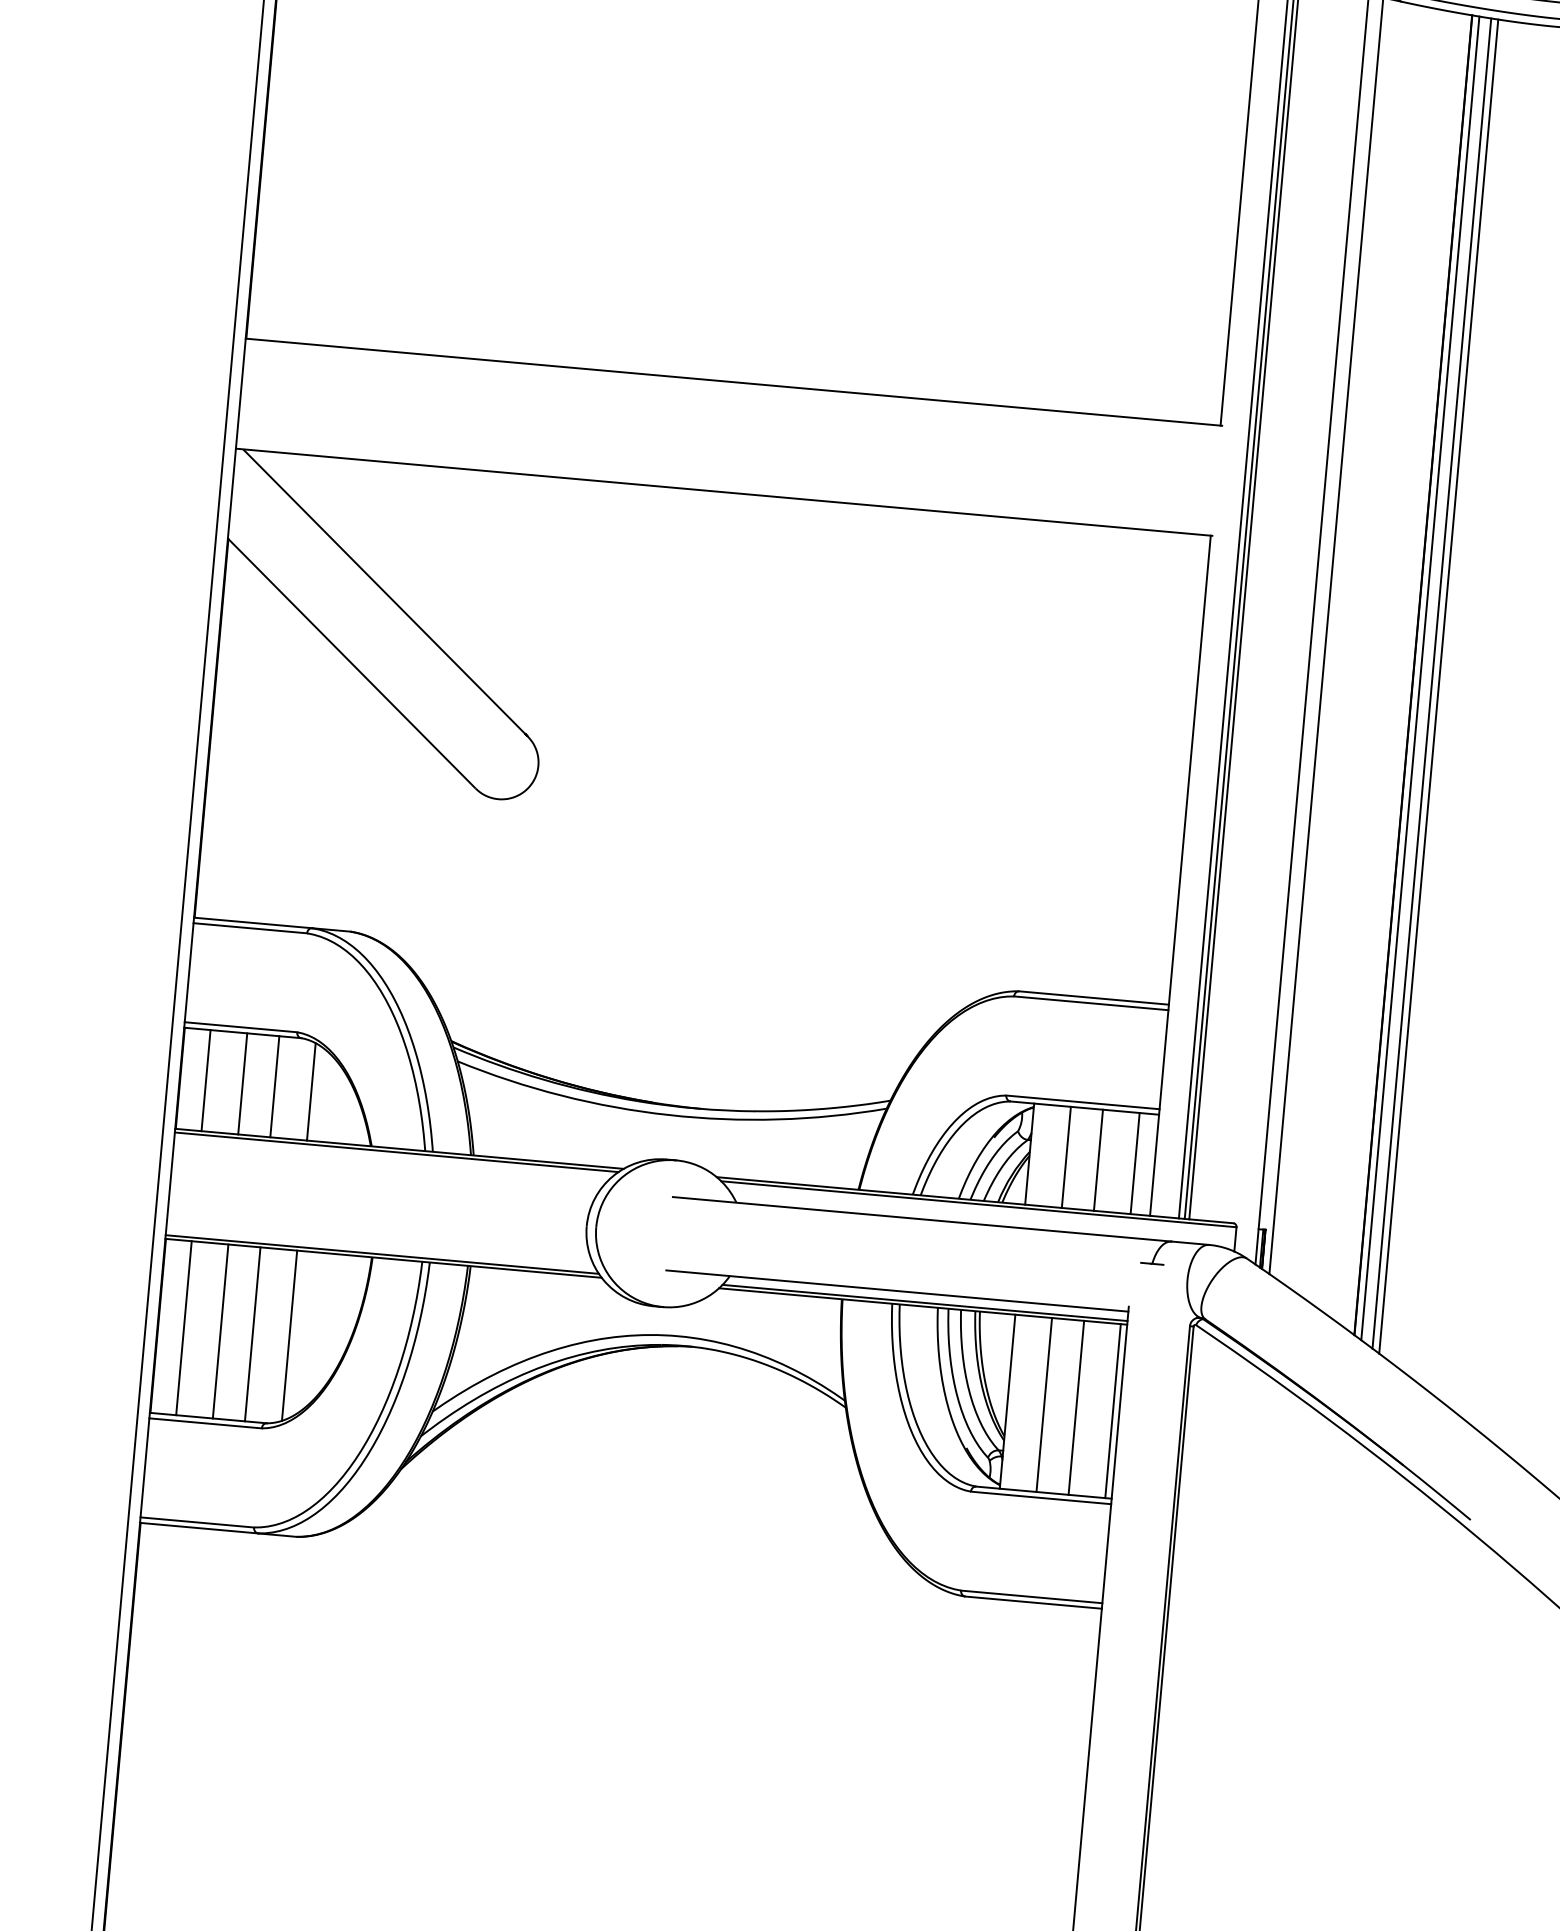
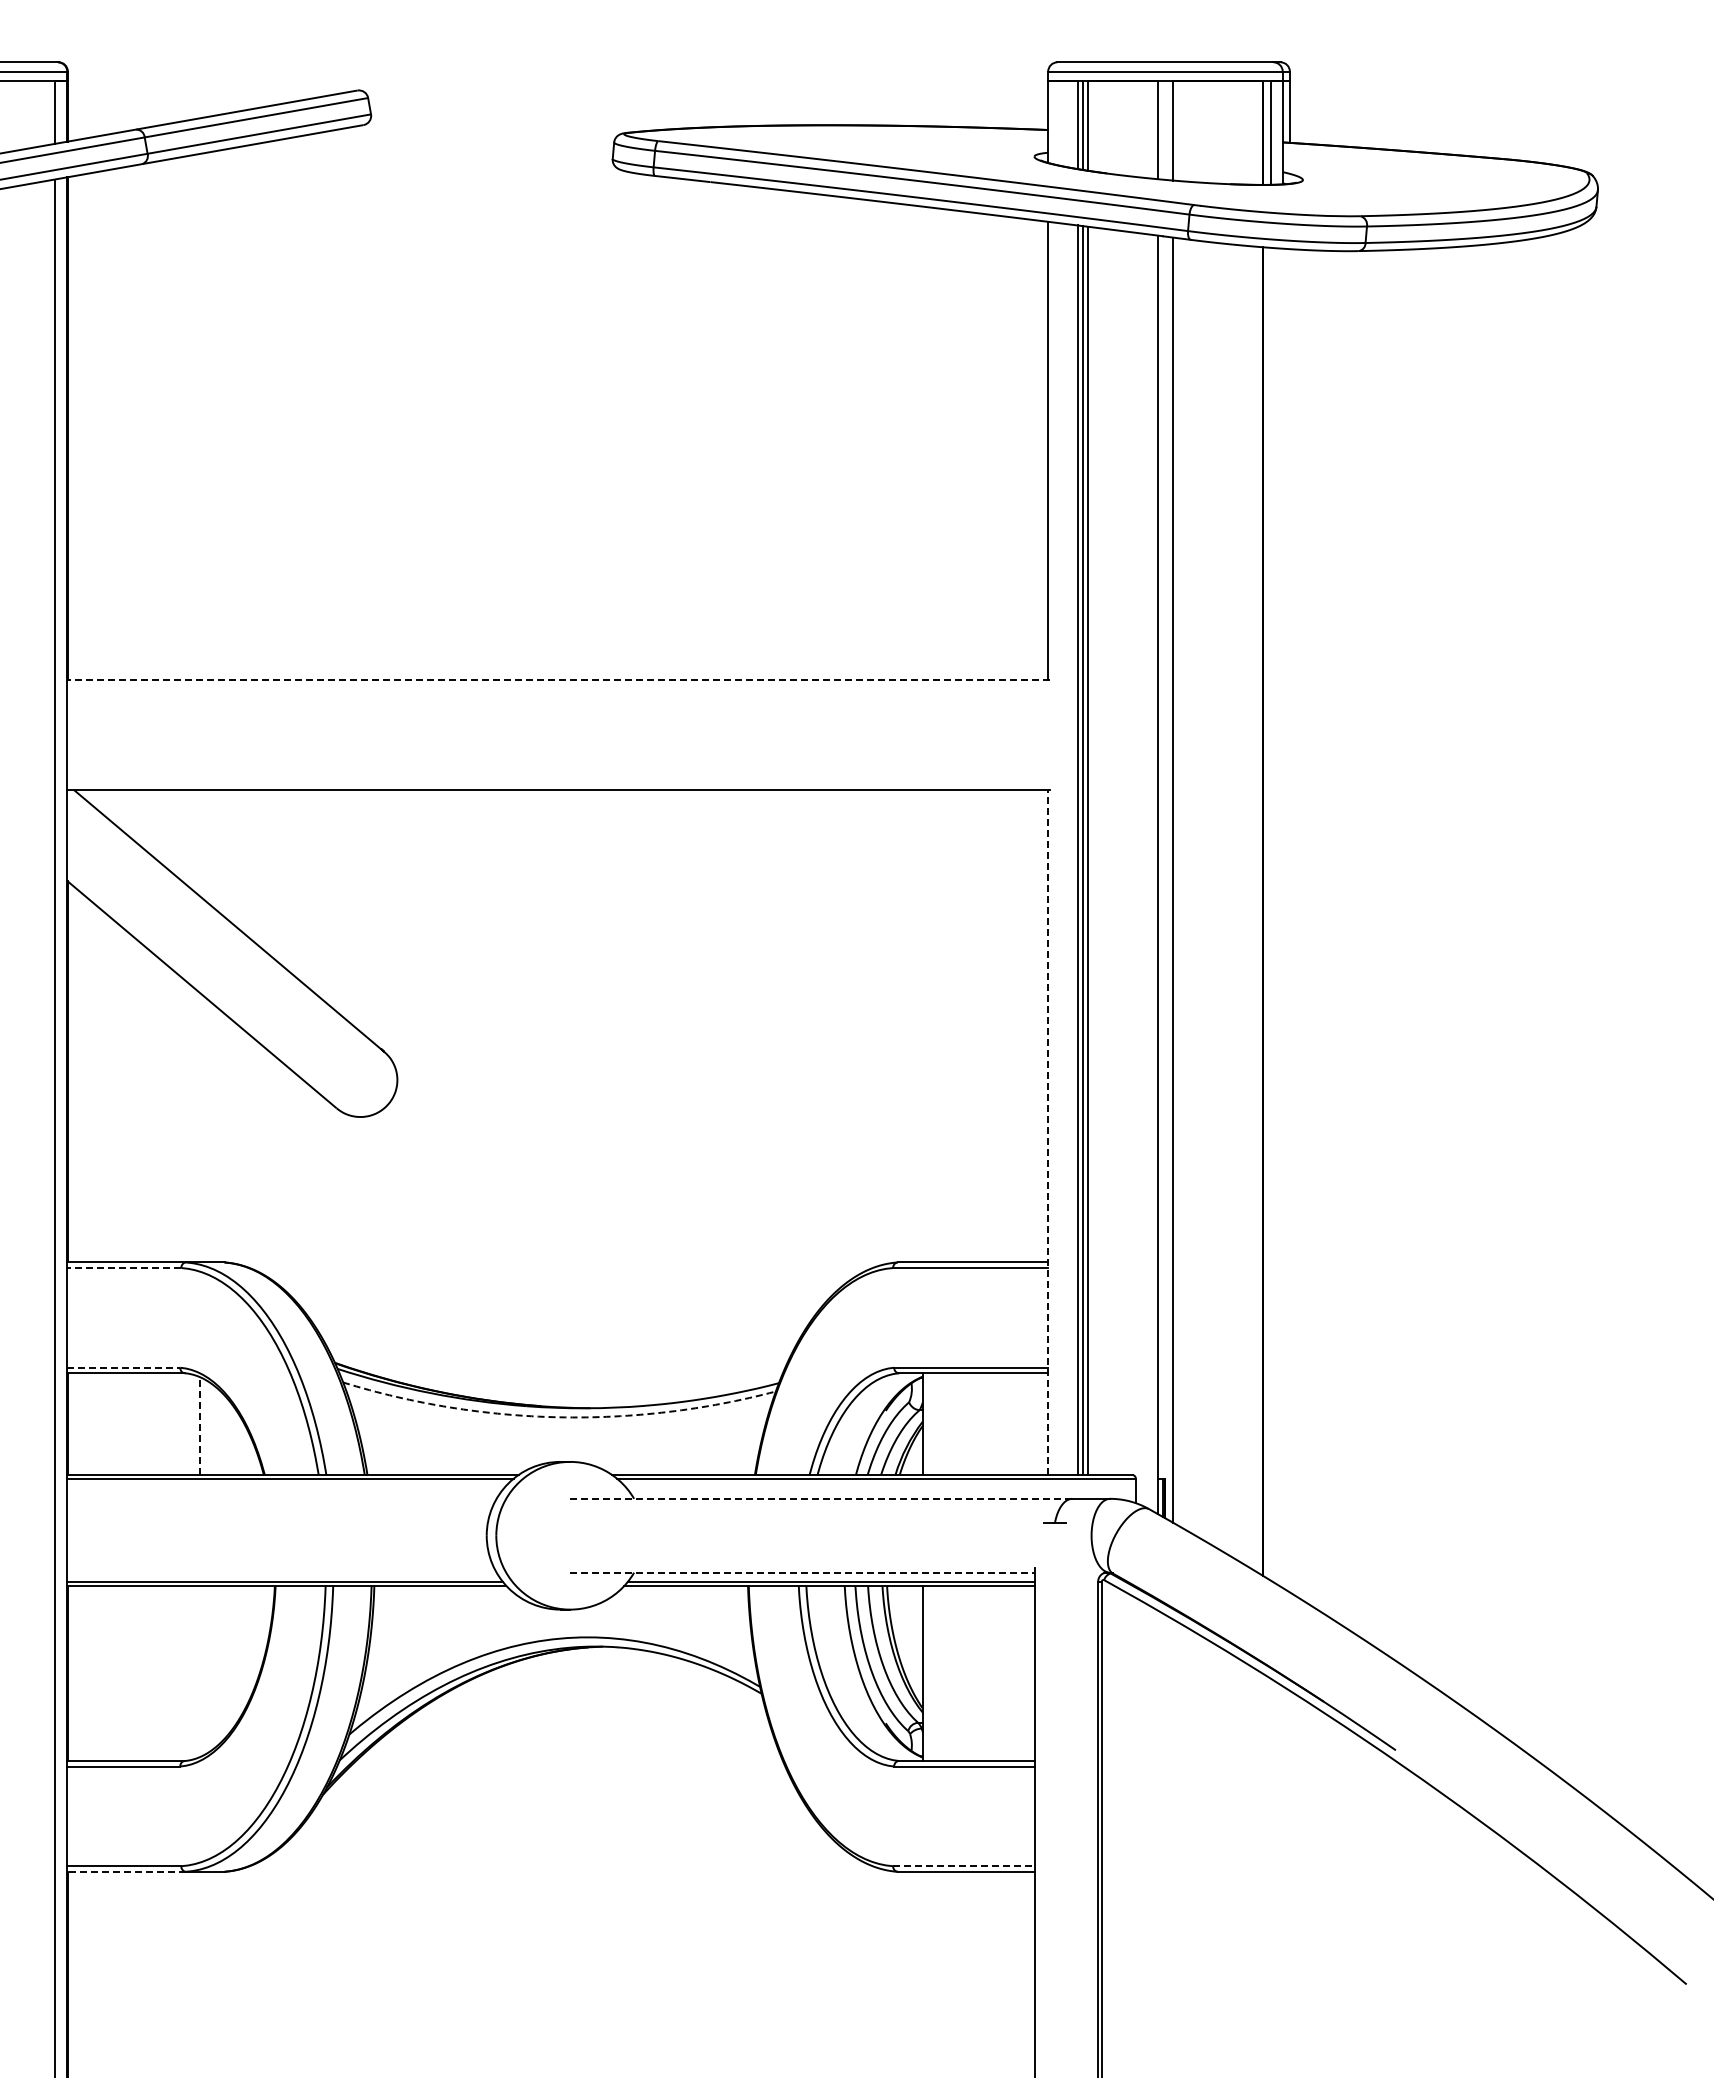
line: (733, 382) -> (558, 679), solid -> dashed
line: (1420, 677) -> (1270, 913), removed
line: (1431, 682) -> (1282, 917), removed
line: (1438, 686) -> (1289, 920), removed
line: (1180, 875) -> (1048, 1132), solid -> dashed
line: (249, 928) -> (123, 1268), solid -> dashed
line: (240, 1027) -> (123, 1367), solid -> dashed
line: (206, 1080) -> (93, 1424), removed
line: (242, 1084) -> (130, 1424), removed
line: (274, 1087) -> (162, 1424), removed
line: (311, 1092) -> (199, 1426), solid -> dashed
arc: (668, 1115) -> (558, 1417), solid -> dashed
line: (1066, 1157) -> (959, 1424), removed
line: (1097, 1160) -> (991, 1424), removed
line: (1134, 1163) -> (1028, 1424), removed
line: (921, 1218) -> (820, 1498), solid -> dashed
line: (897, 1290) -> (802, 1572), solid -> dashed
line: (183, 1328) -> (93, 1673), removed
line: (220, 1331) -> (130, 1673), removed
line: (252, 1334) -> (162, 1673), removed
line: (289, 1335) -> (199, 1671), removed
line: (1044, 1405) -> (959, 1673), removed
line: (1075, 1407) -> (991, 1673), removed
line: (1112, 1411) -> (1028, 1673), removed
line: (199, 1527) -> (126, 1871), solid -> dashed
line: (1031, 1597) -> (964, 1866), solid -> dashed

